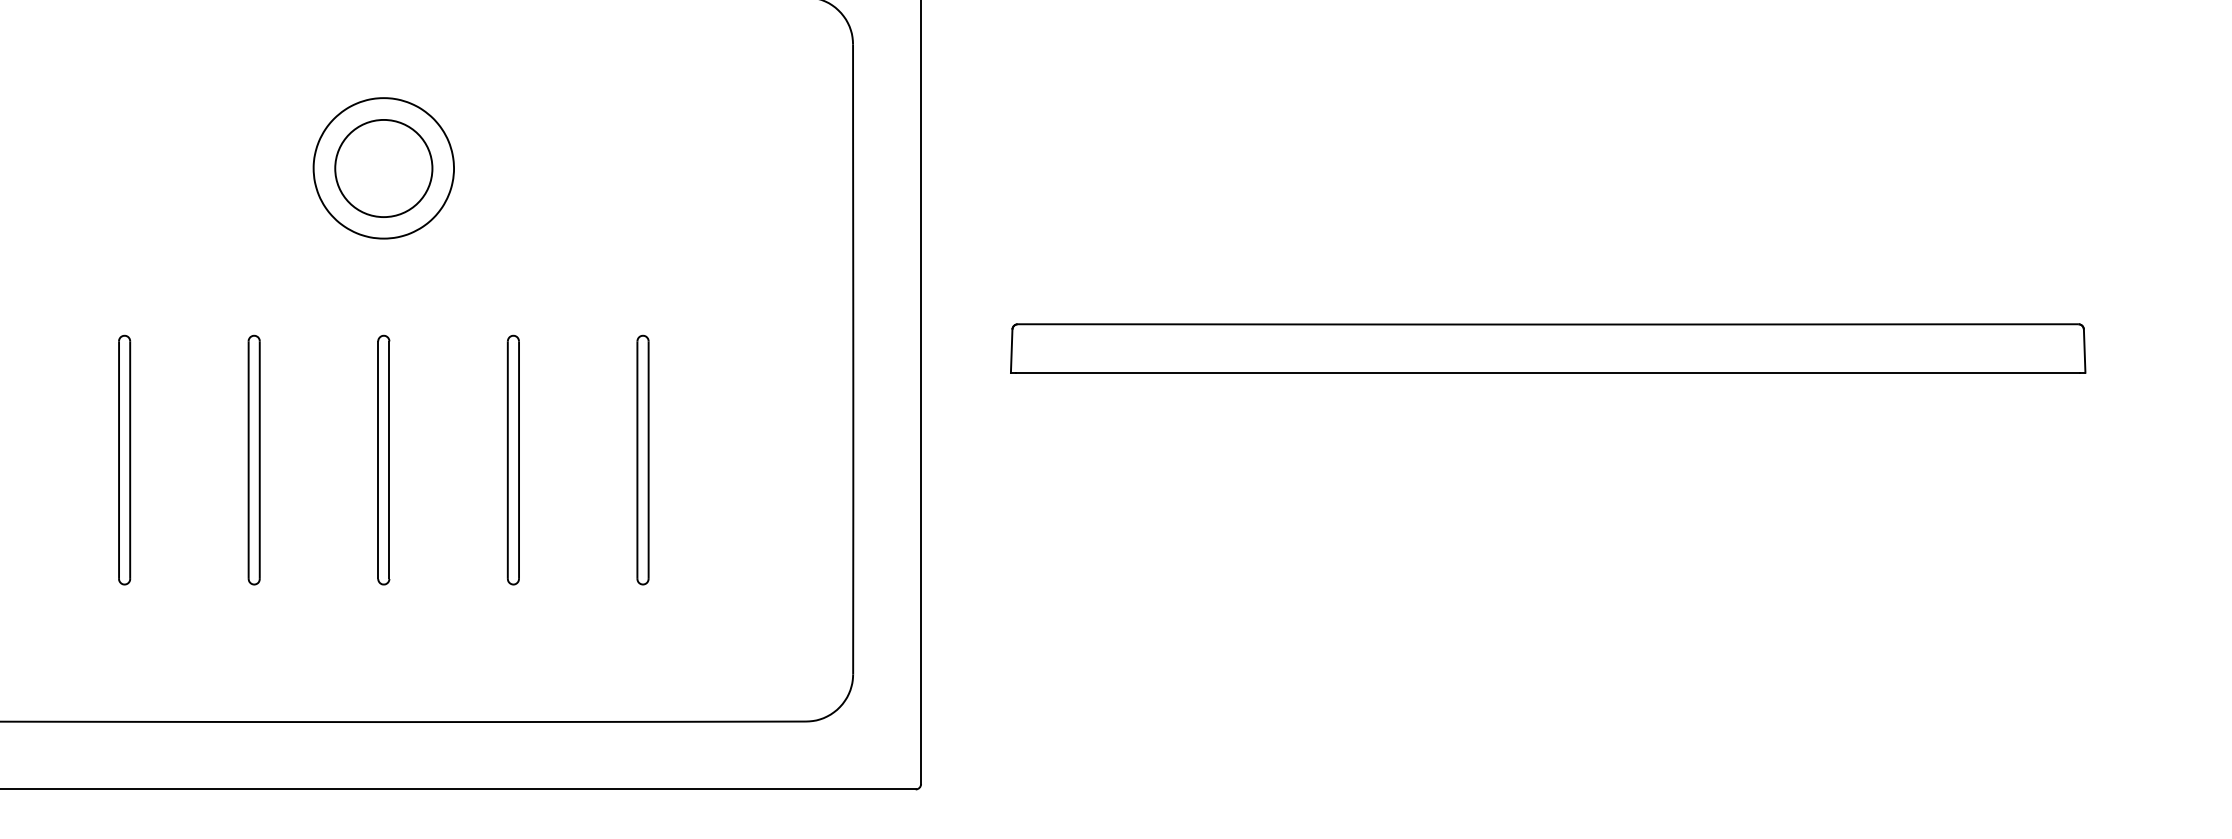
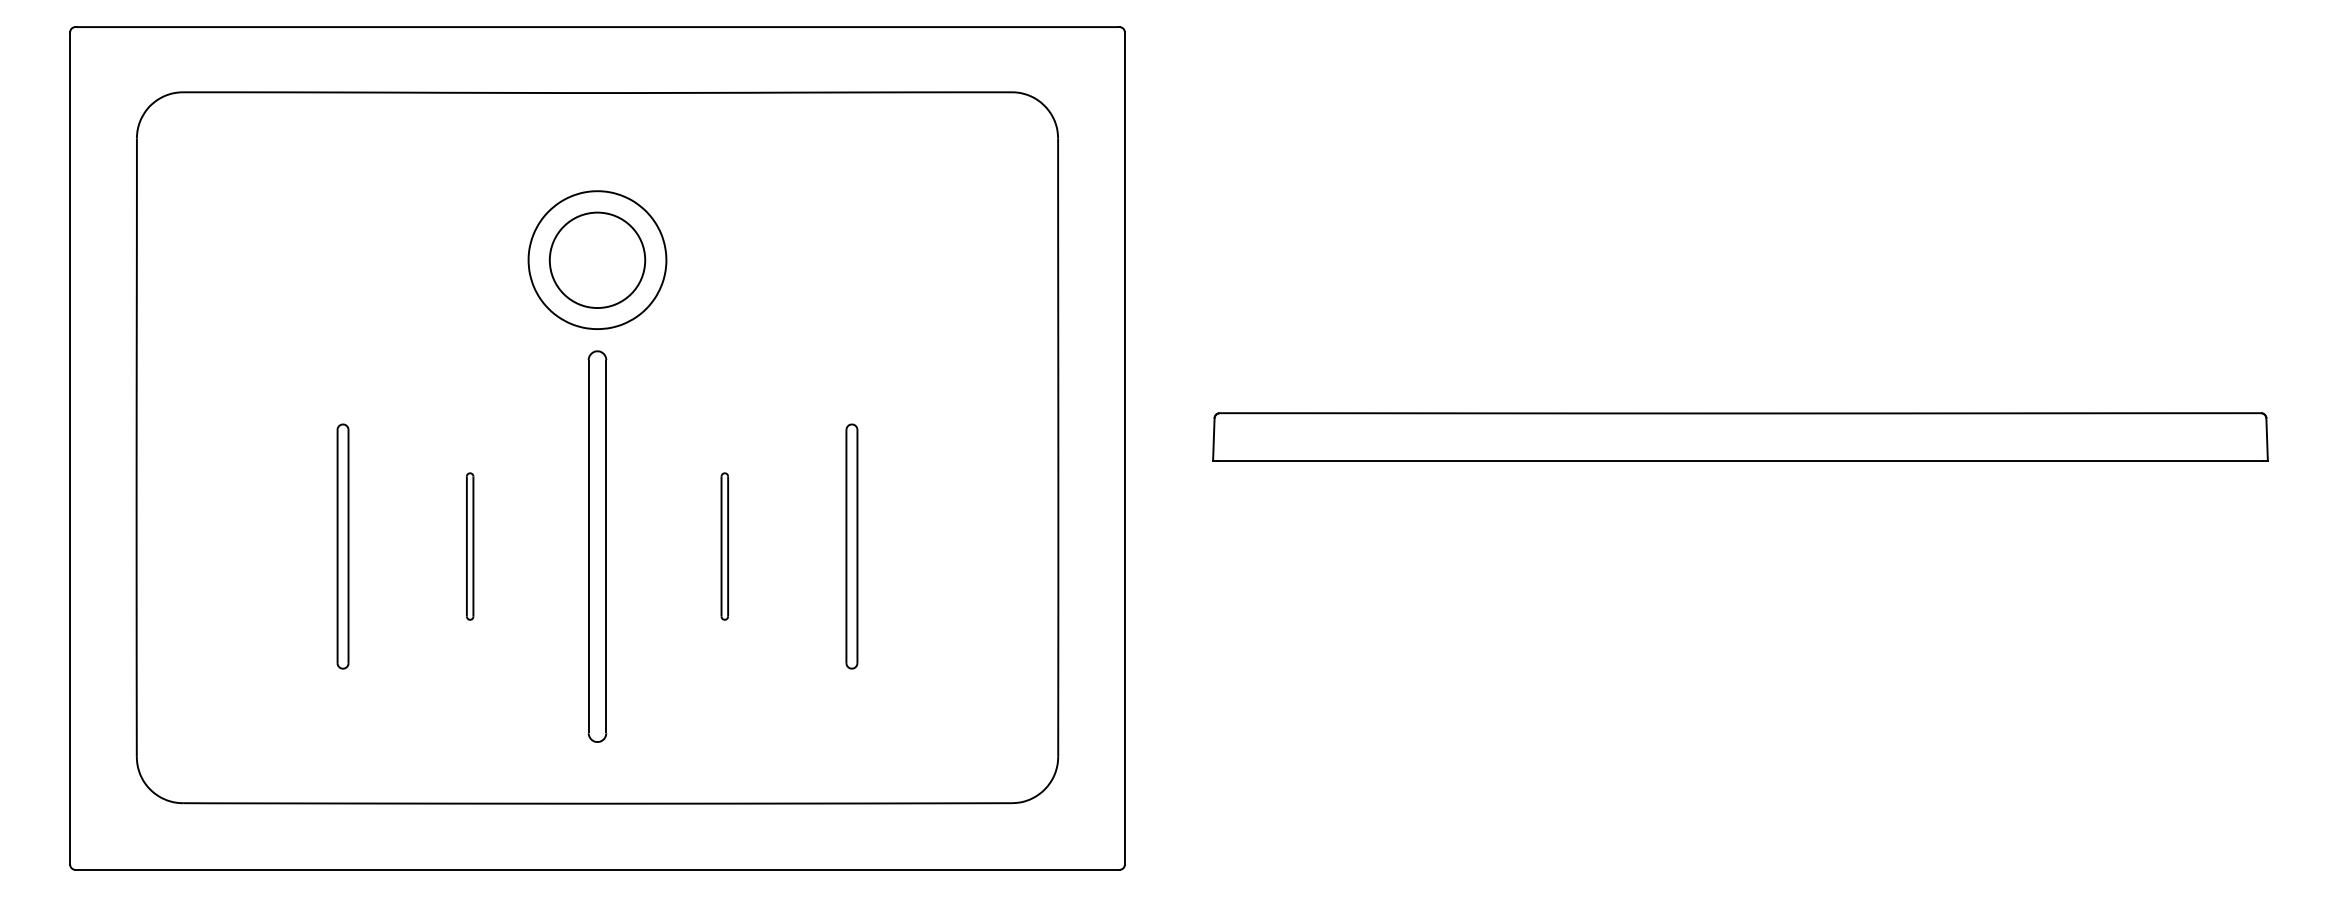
part: (253, 460) -> (469, 546), size x0.6
part: (383, 460) -> (597, 546), size x1.6
part: (513, 460) -> (724, 546), size x0.6

